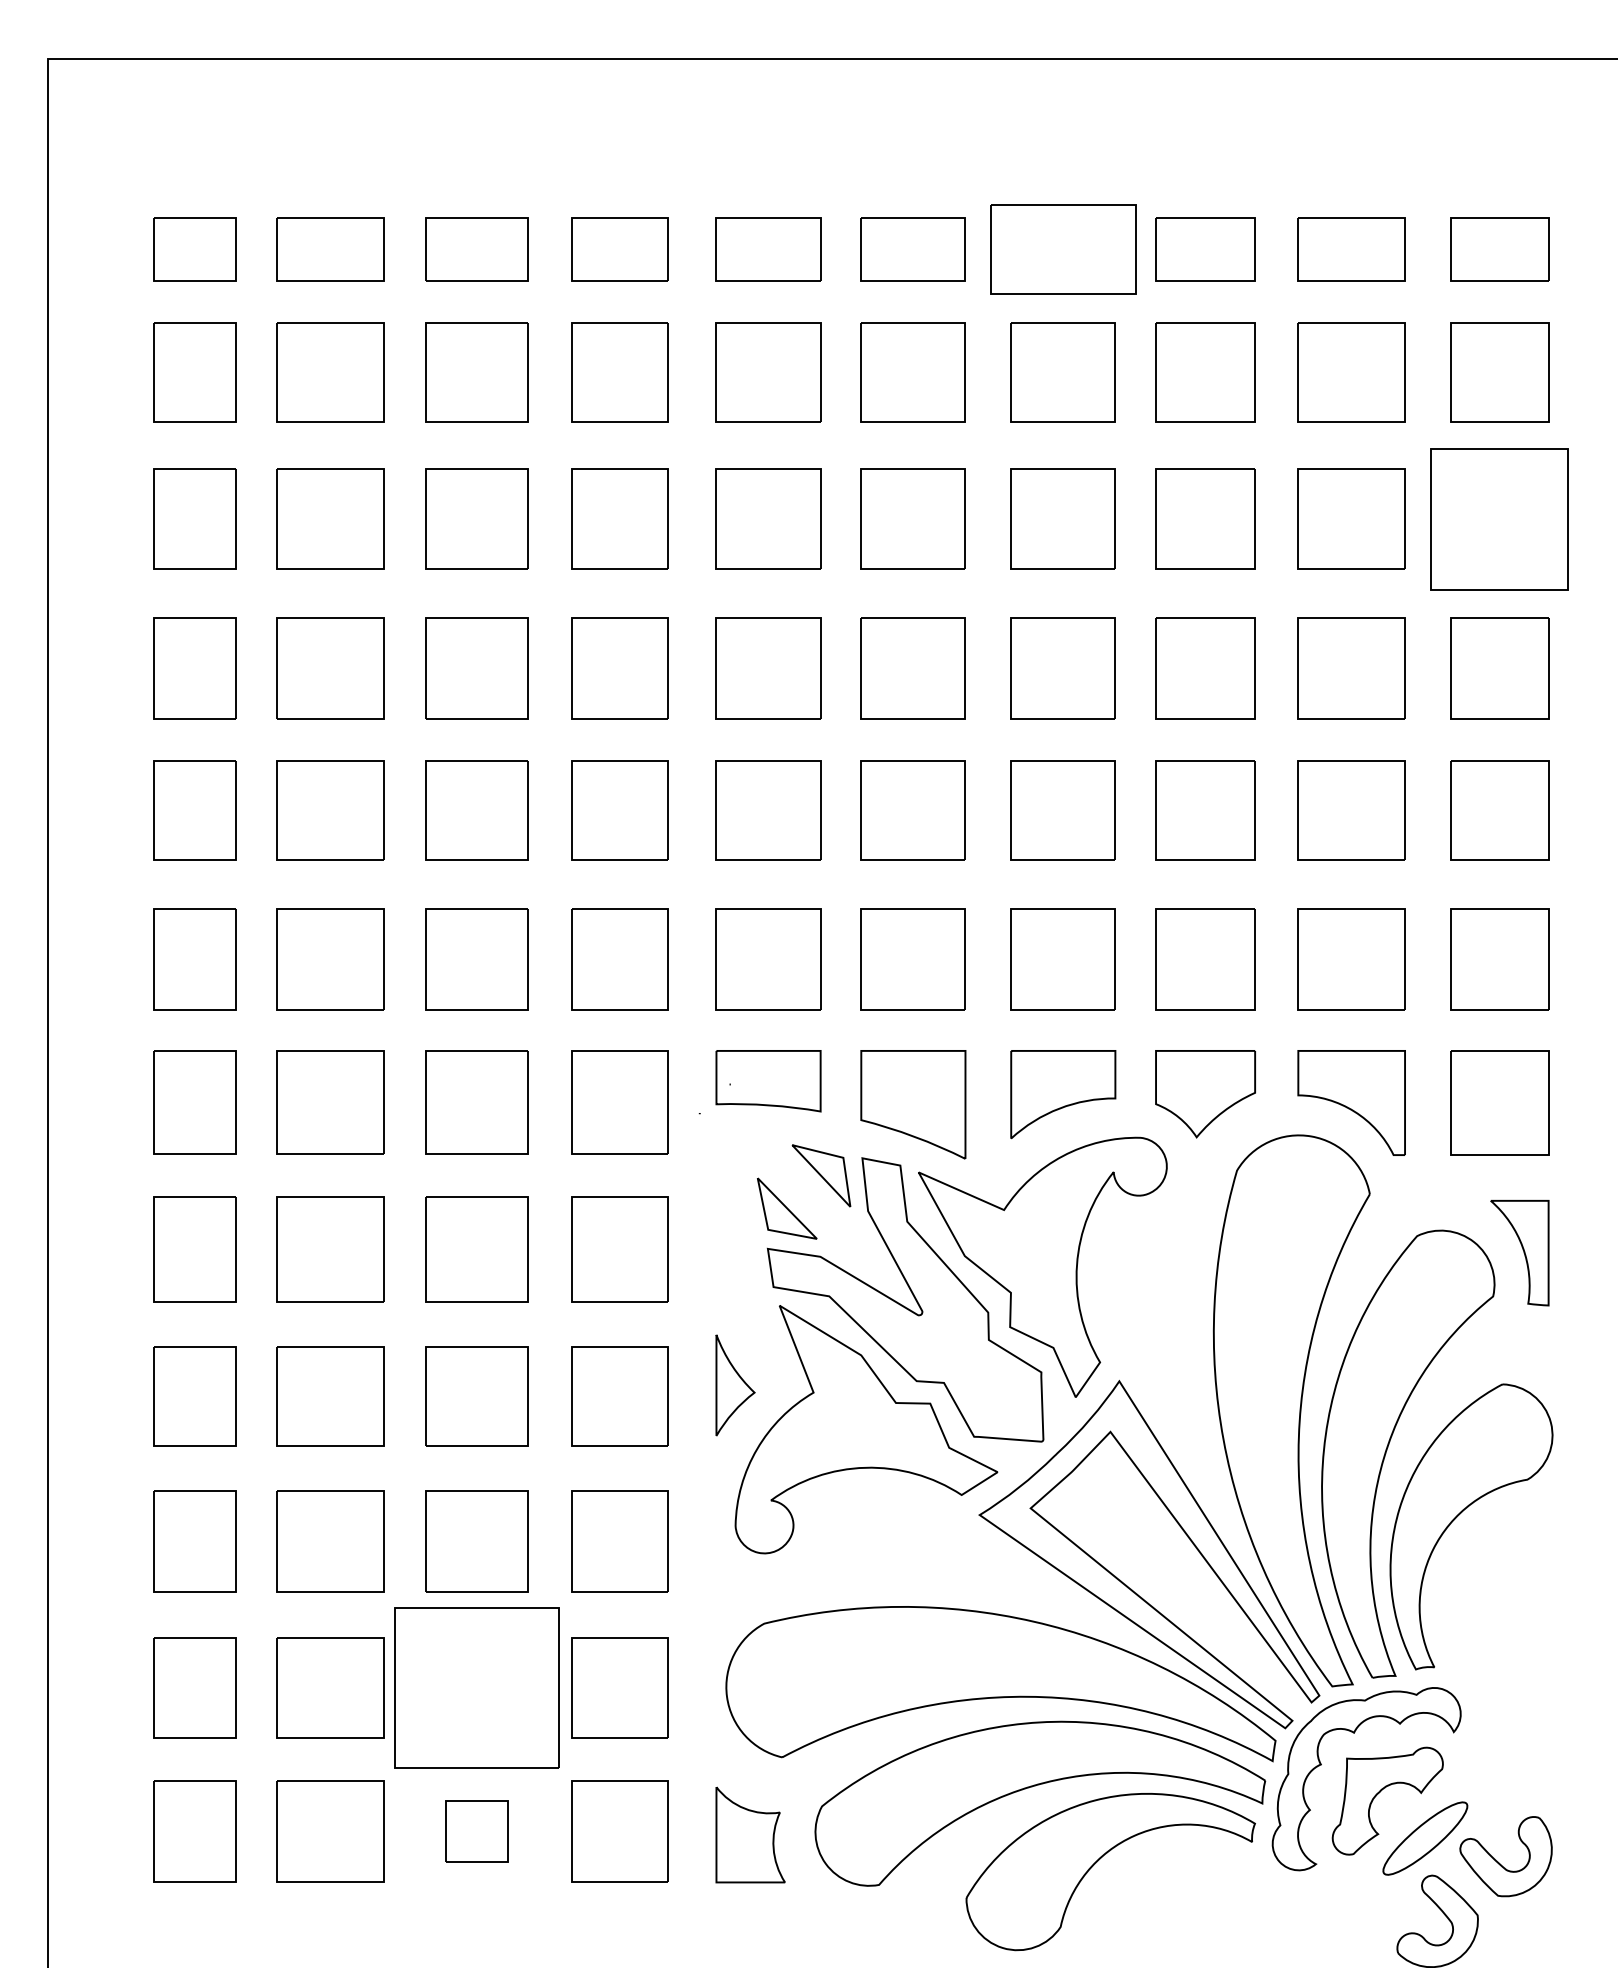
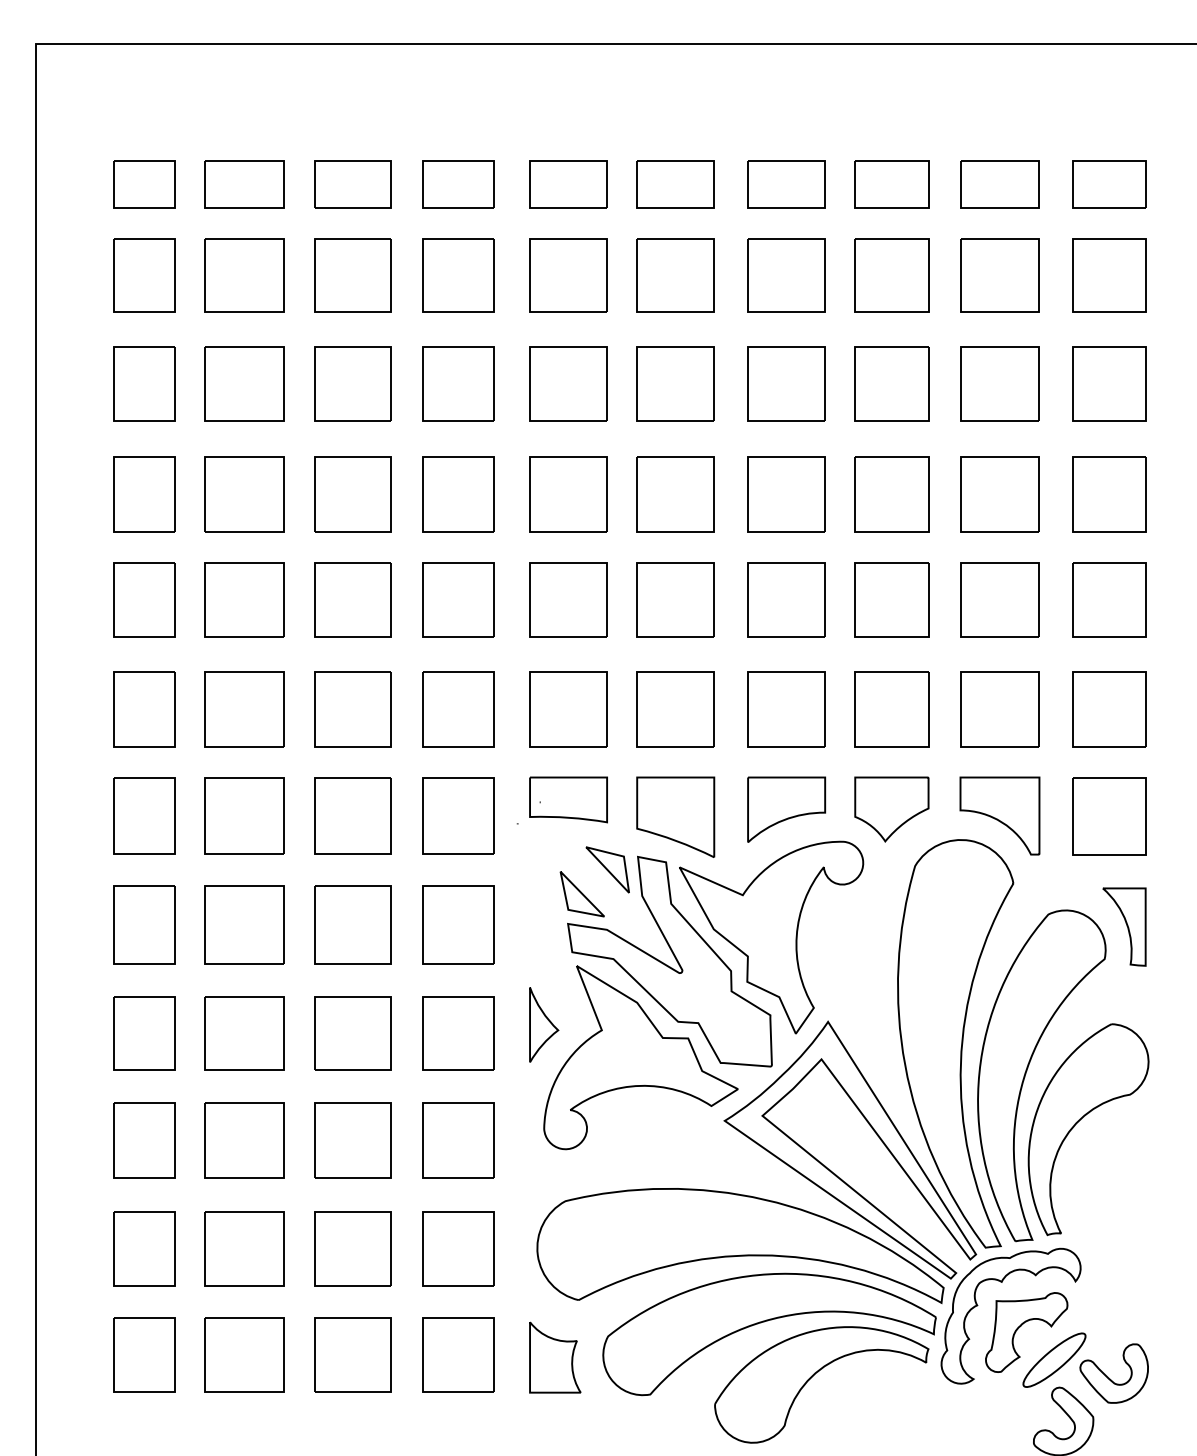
part: (1062, 249) -> (786, 184), size x0.71
part: (1499, 518) -> (1109, 383), size x0.71
part: (476, 1687) -> (352, 1248), size x0.62
part: (476, 1831) -> (352, 1354), size x1.67

